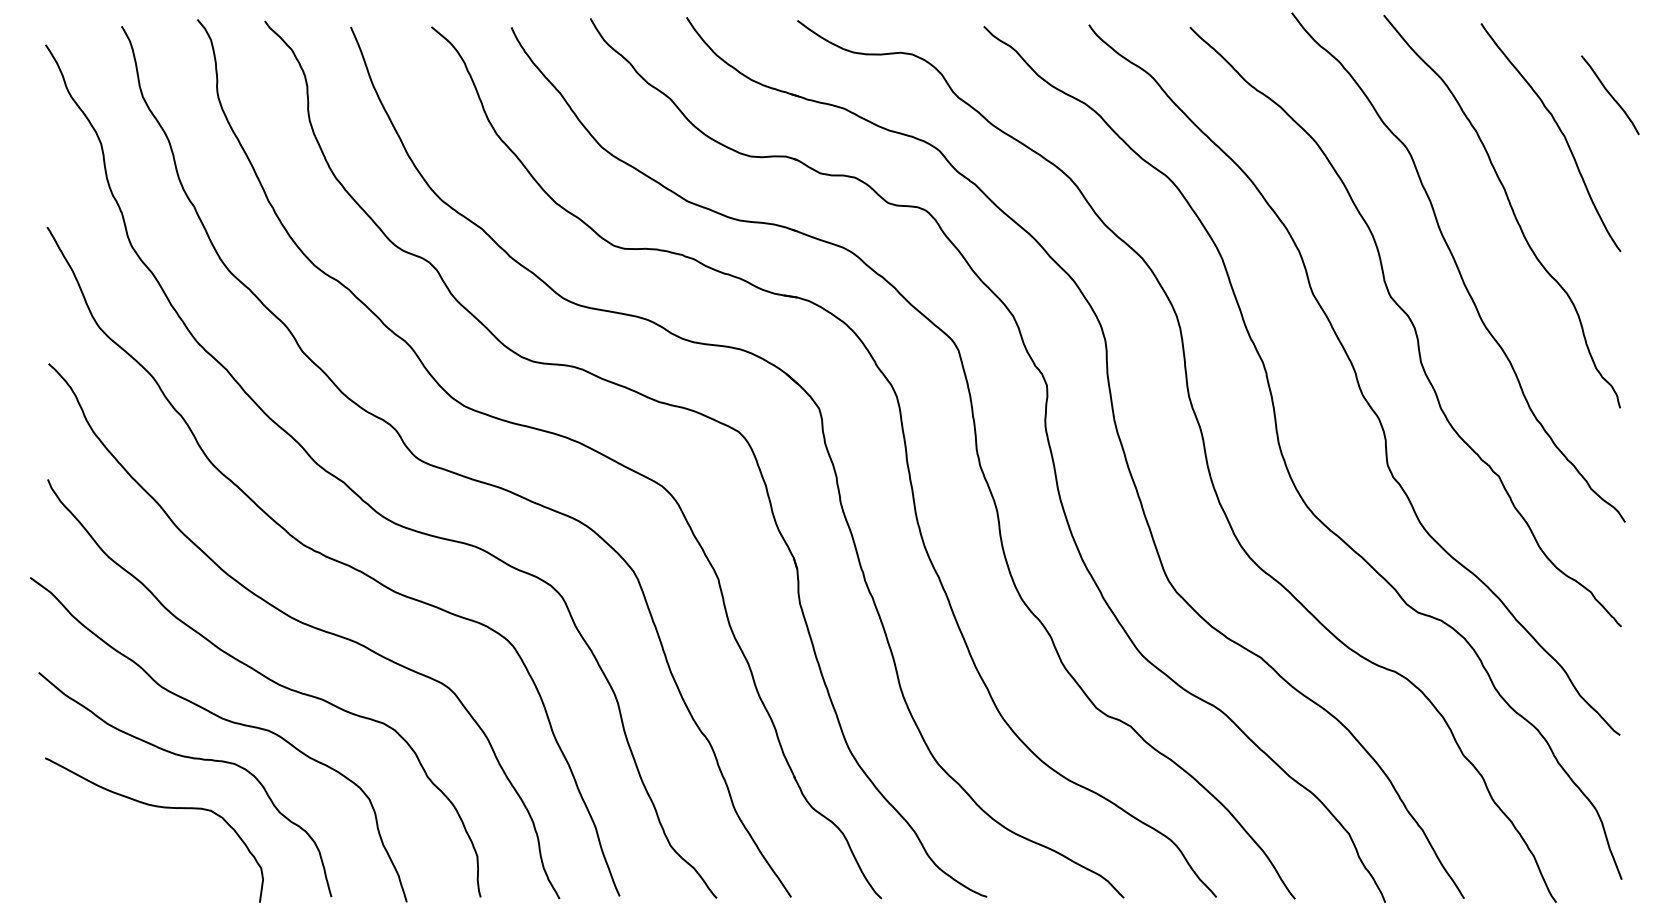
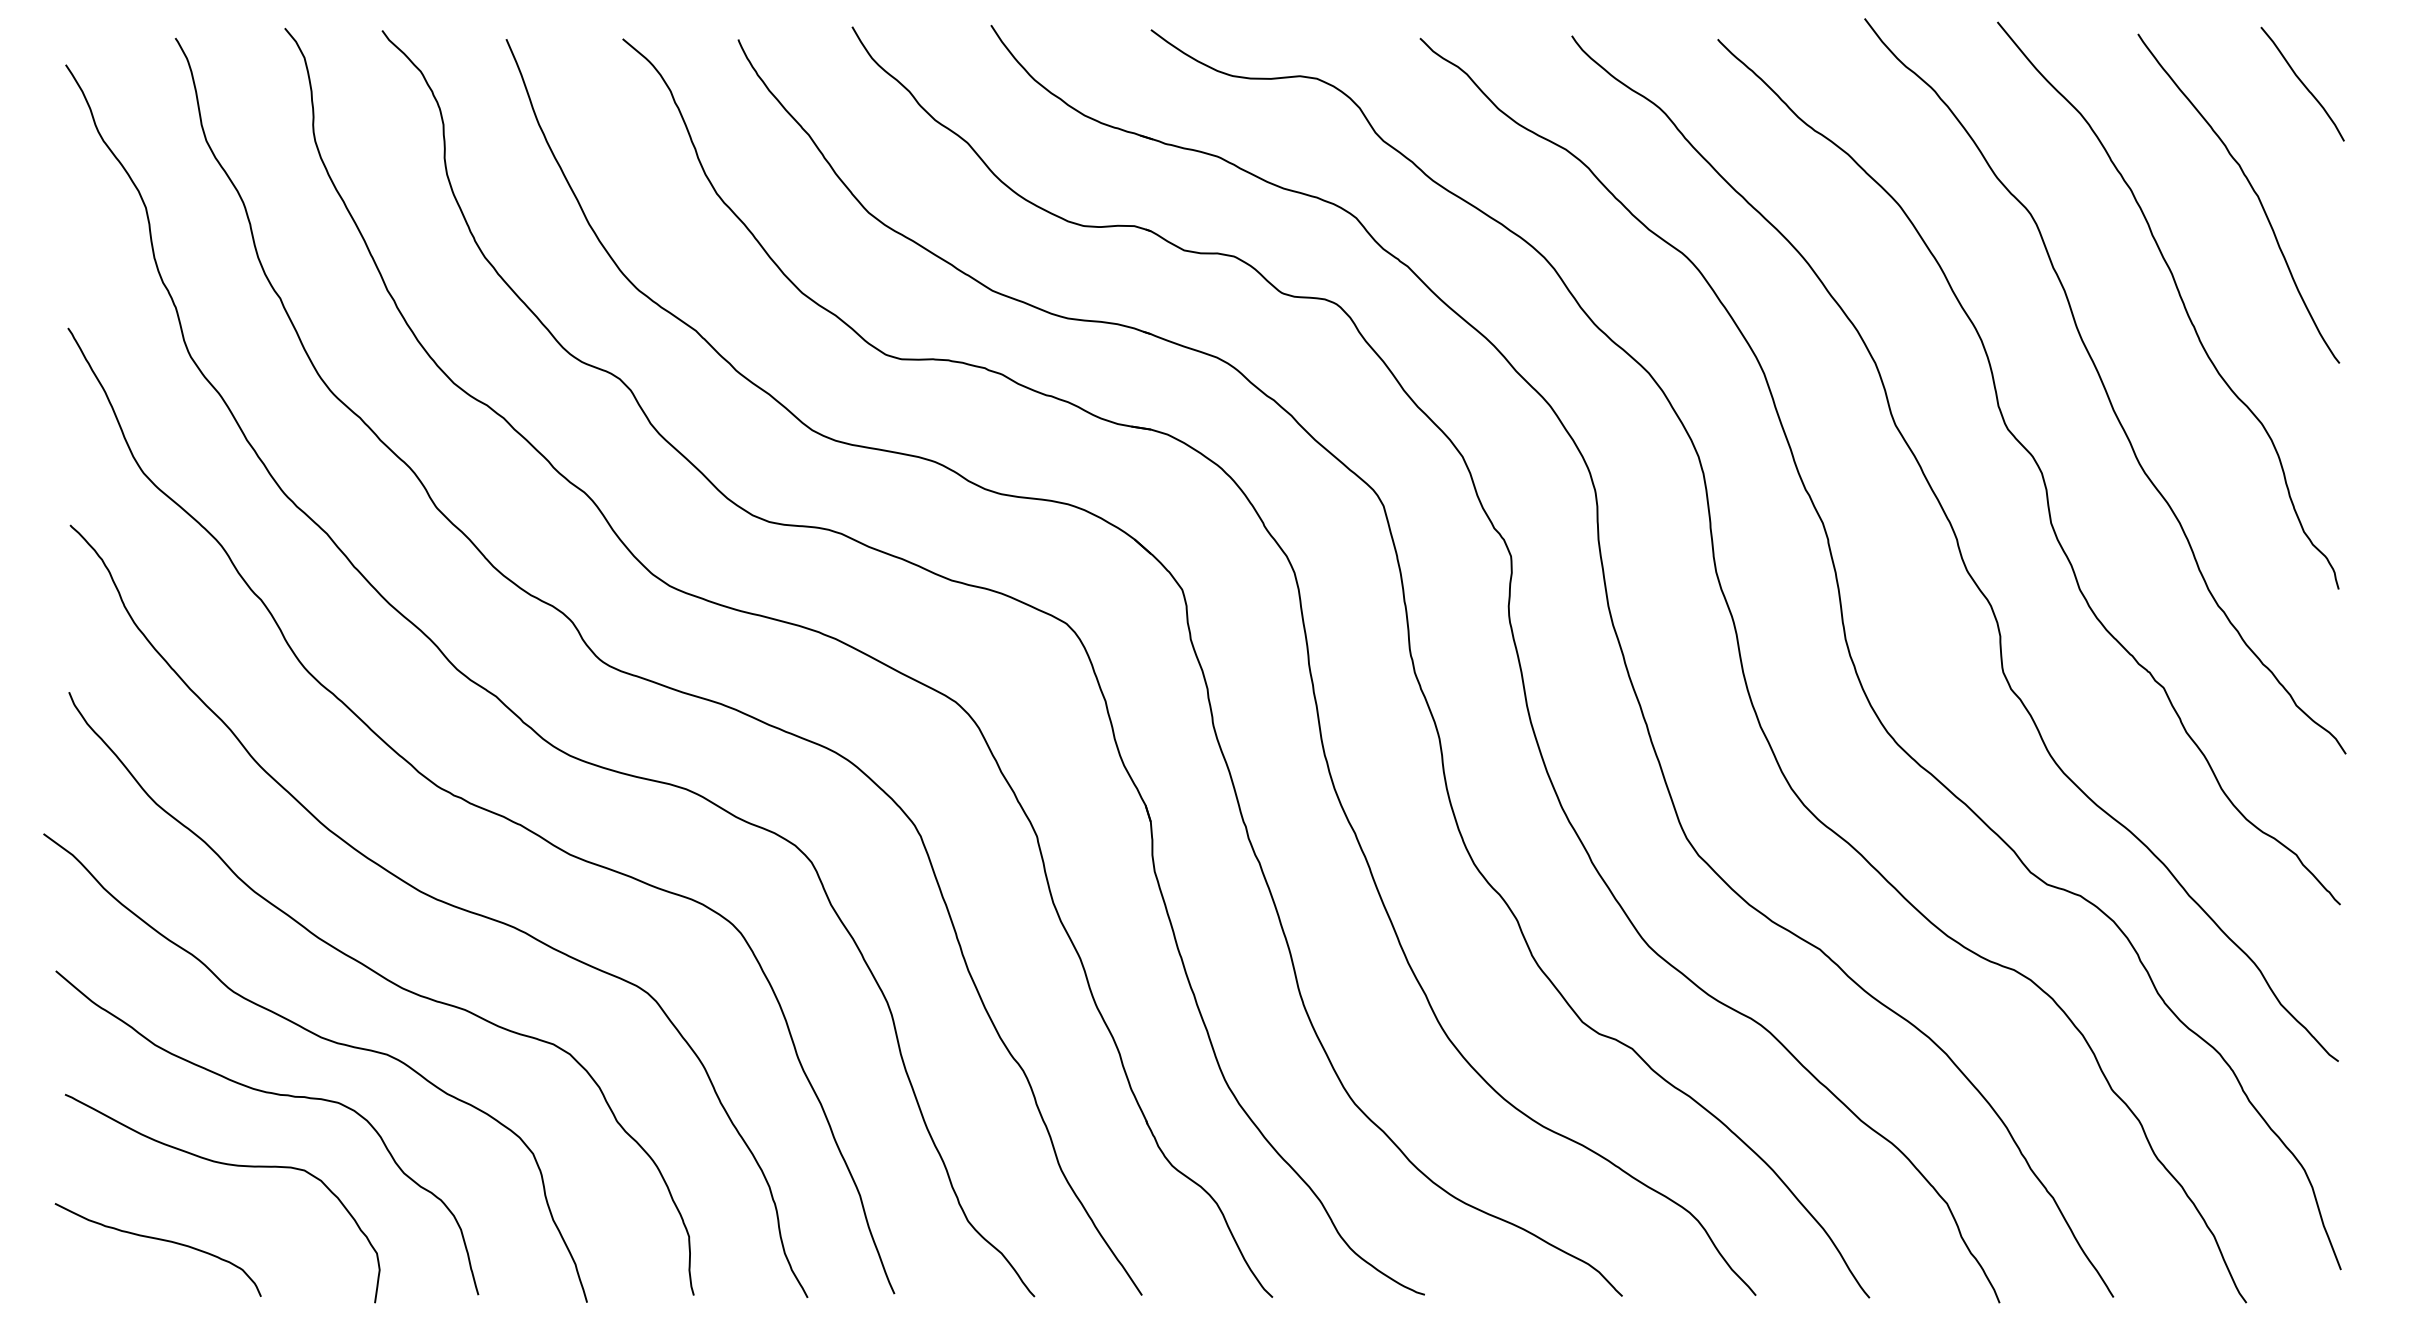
curve: (1610, 95) -> (2303, 84), moved
curve: (109, 859) -> (157, 1240), added

